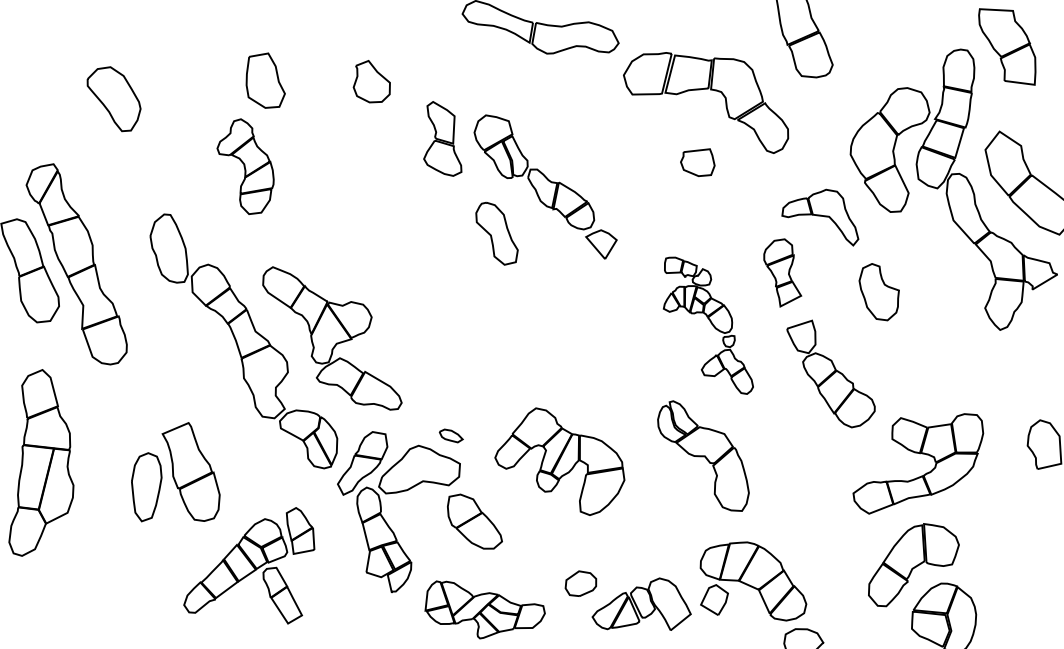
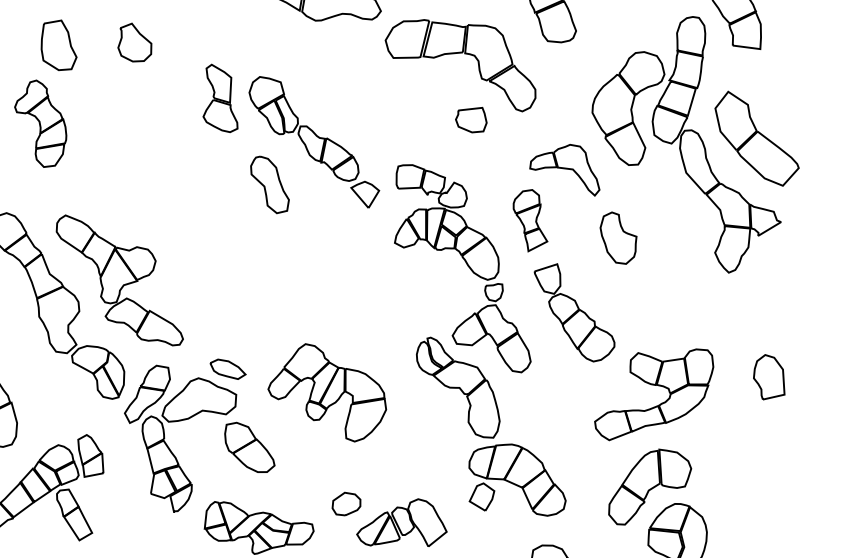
part: (371, 81) -> (134, 42), moved
part: (697, 162) -> (471, 119), moved
part: (708, 325) -> (462, 268), size x1.67
part: (451, 435) -> (228, 368), size x1.67
part: (753, 581) -> (517, 480), moved

